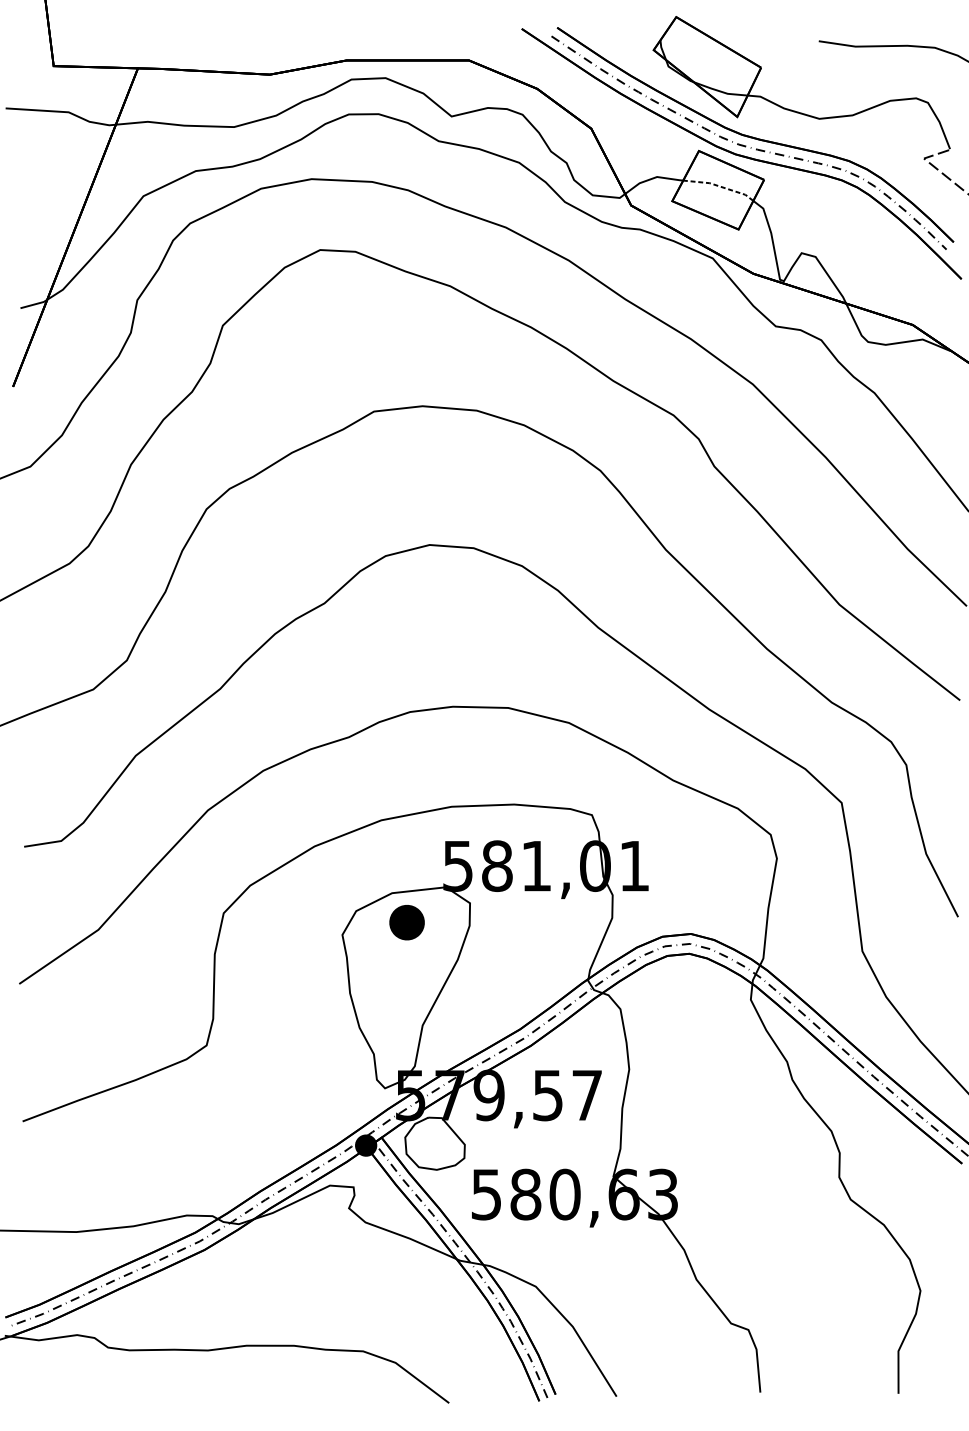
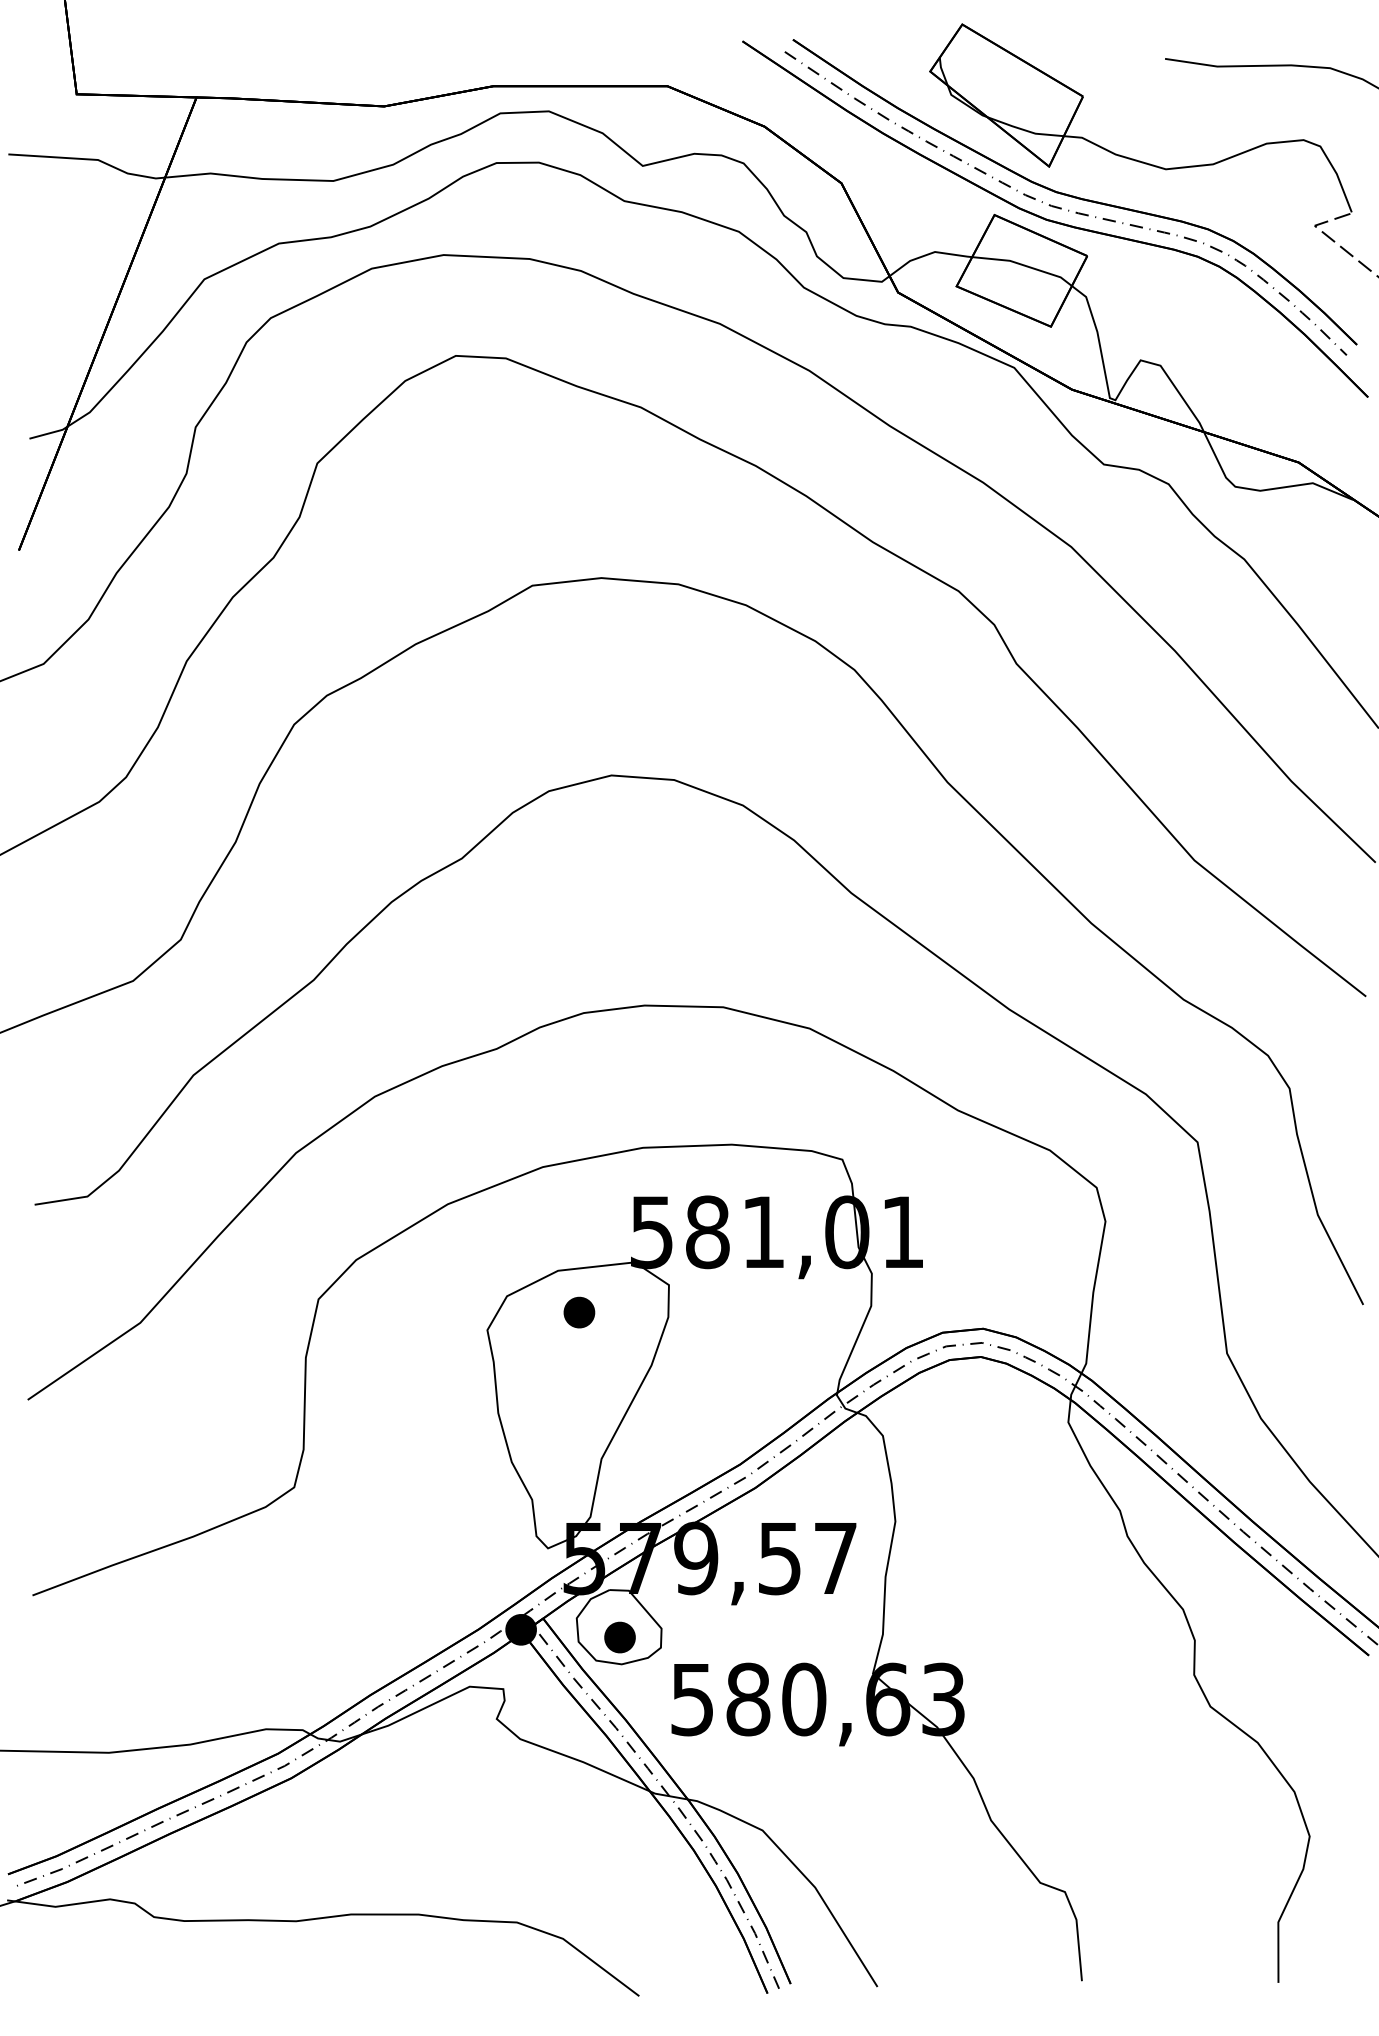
line: (720, 186) -> (1024, 265), dashed -> solid
part: (407, 922) -> (579, 1312), size x0.62
part: (435, 1151) -> (619, 1637), added

